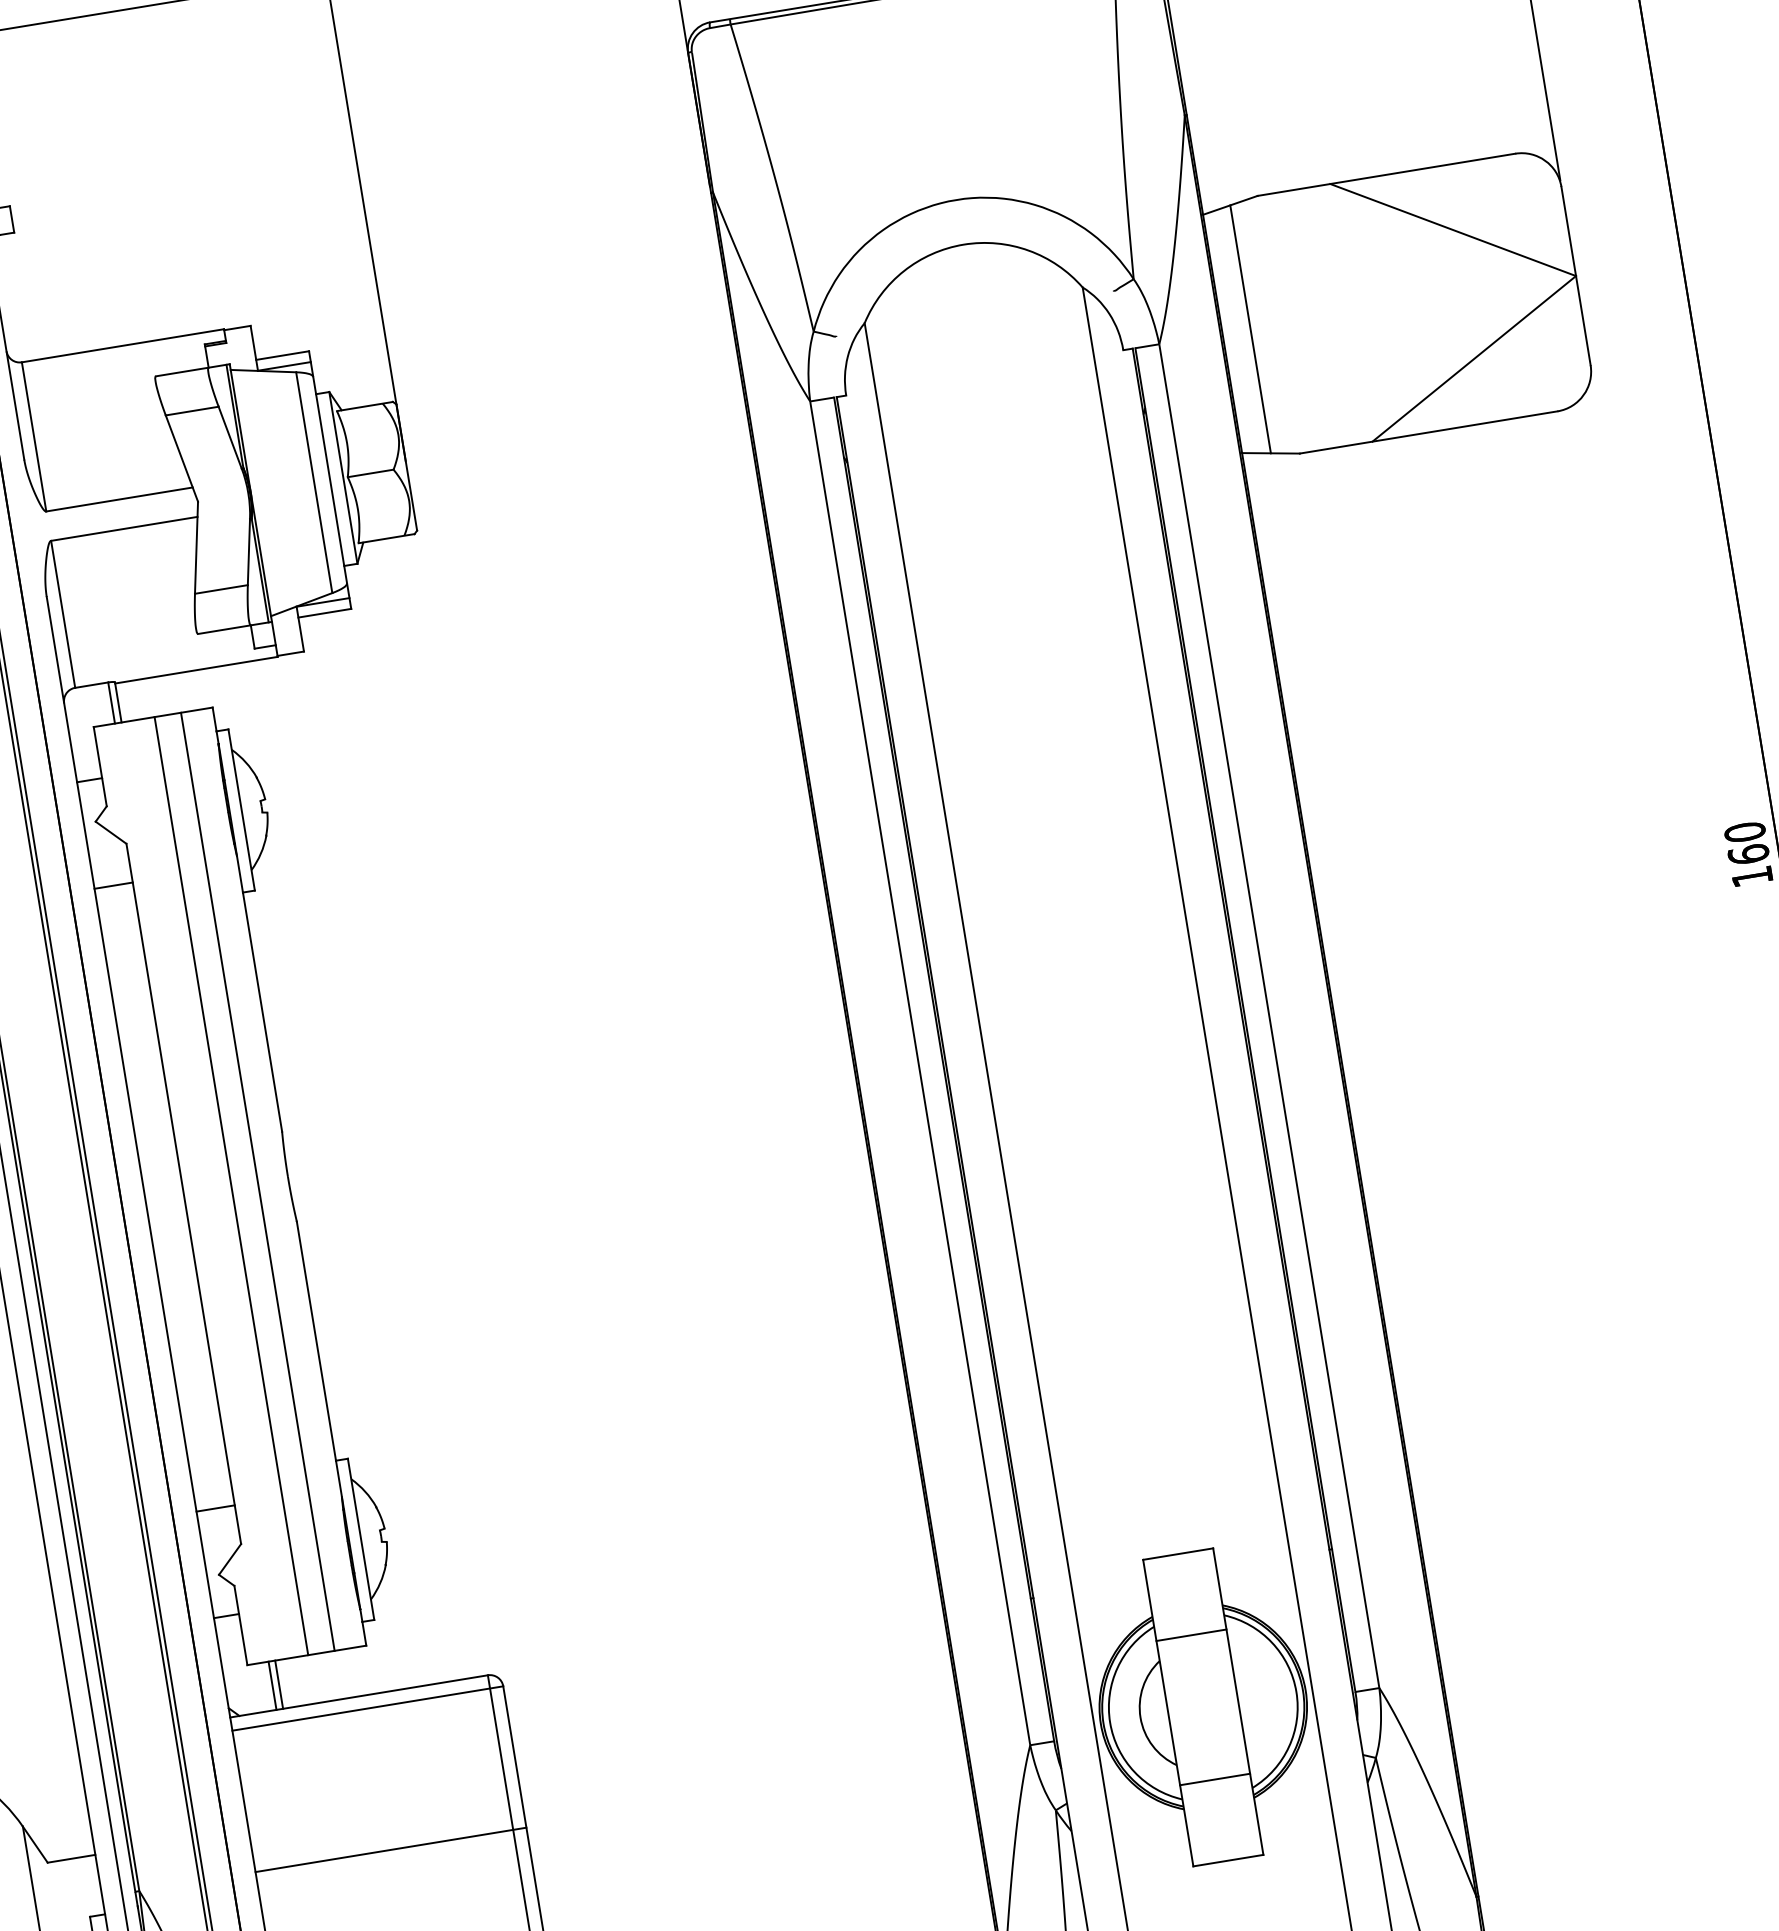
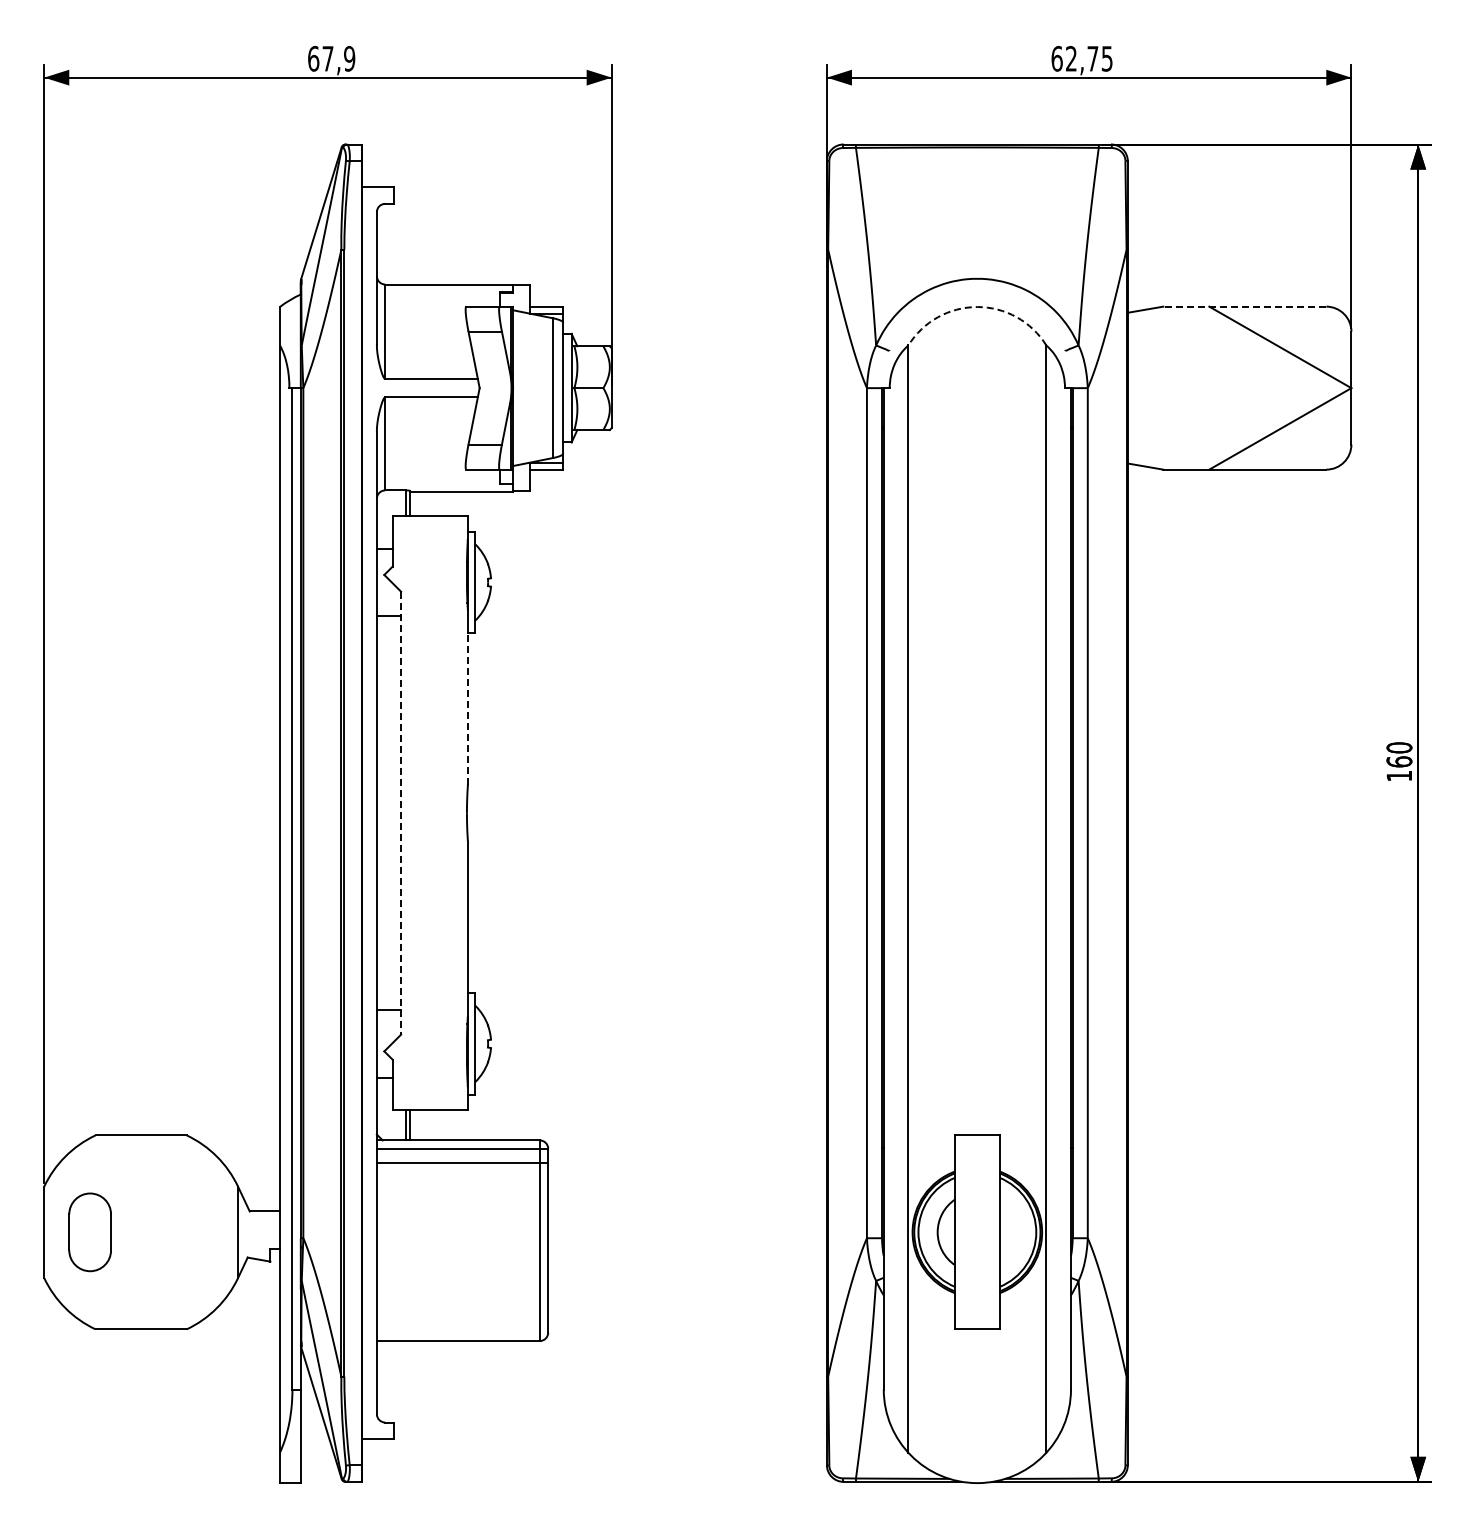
line: (1385, 174) -> (1244, 306), solid -> dashed
arc: (964, 245) -> (977, 307), solid -> dashed
line: (1250, 328) -> (1145, 387), removed
line: (261, 1012) -> (467, 709), solid -> dashed
line: (257, 1180) -> (447, 812), removed
line: (231, 1184) -> (431, 812), removed
line: (184, 1194) -> (401, 813), solid -> dashed
line: (1191, 1634) -> (977, 1186), removed
line: (1215, 1780) -> (977, 1278), removed
line: (390, 1850) -> (462, 1163), moved

